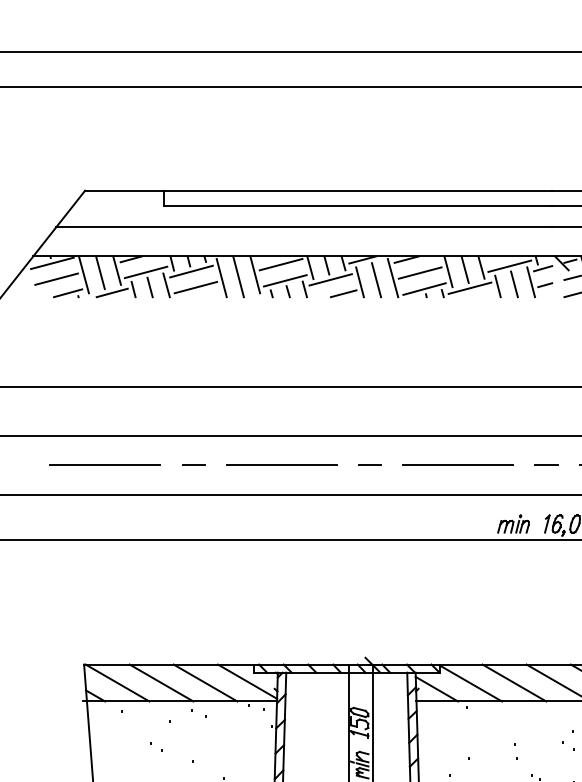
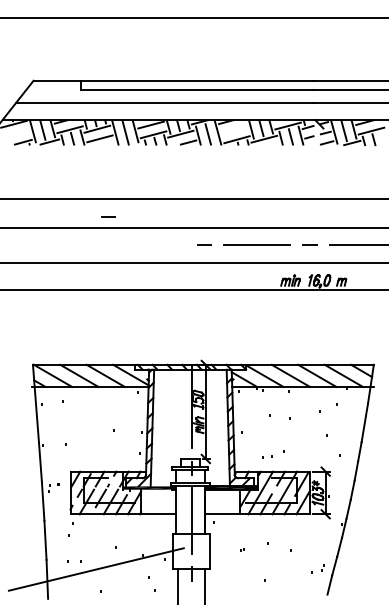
line: (420, 272) -> (234, 129), removed
line: (56, 278) -> (16, 133), removed
line: (193, 463) -> (108, 216), moved
line: (104, 465) -> (45, 245), removed
line: (281, 465) -> (151, 245), removed

